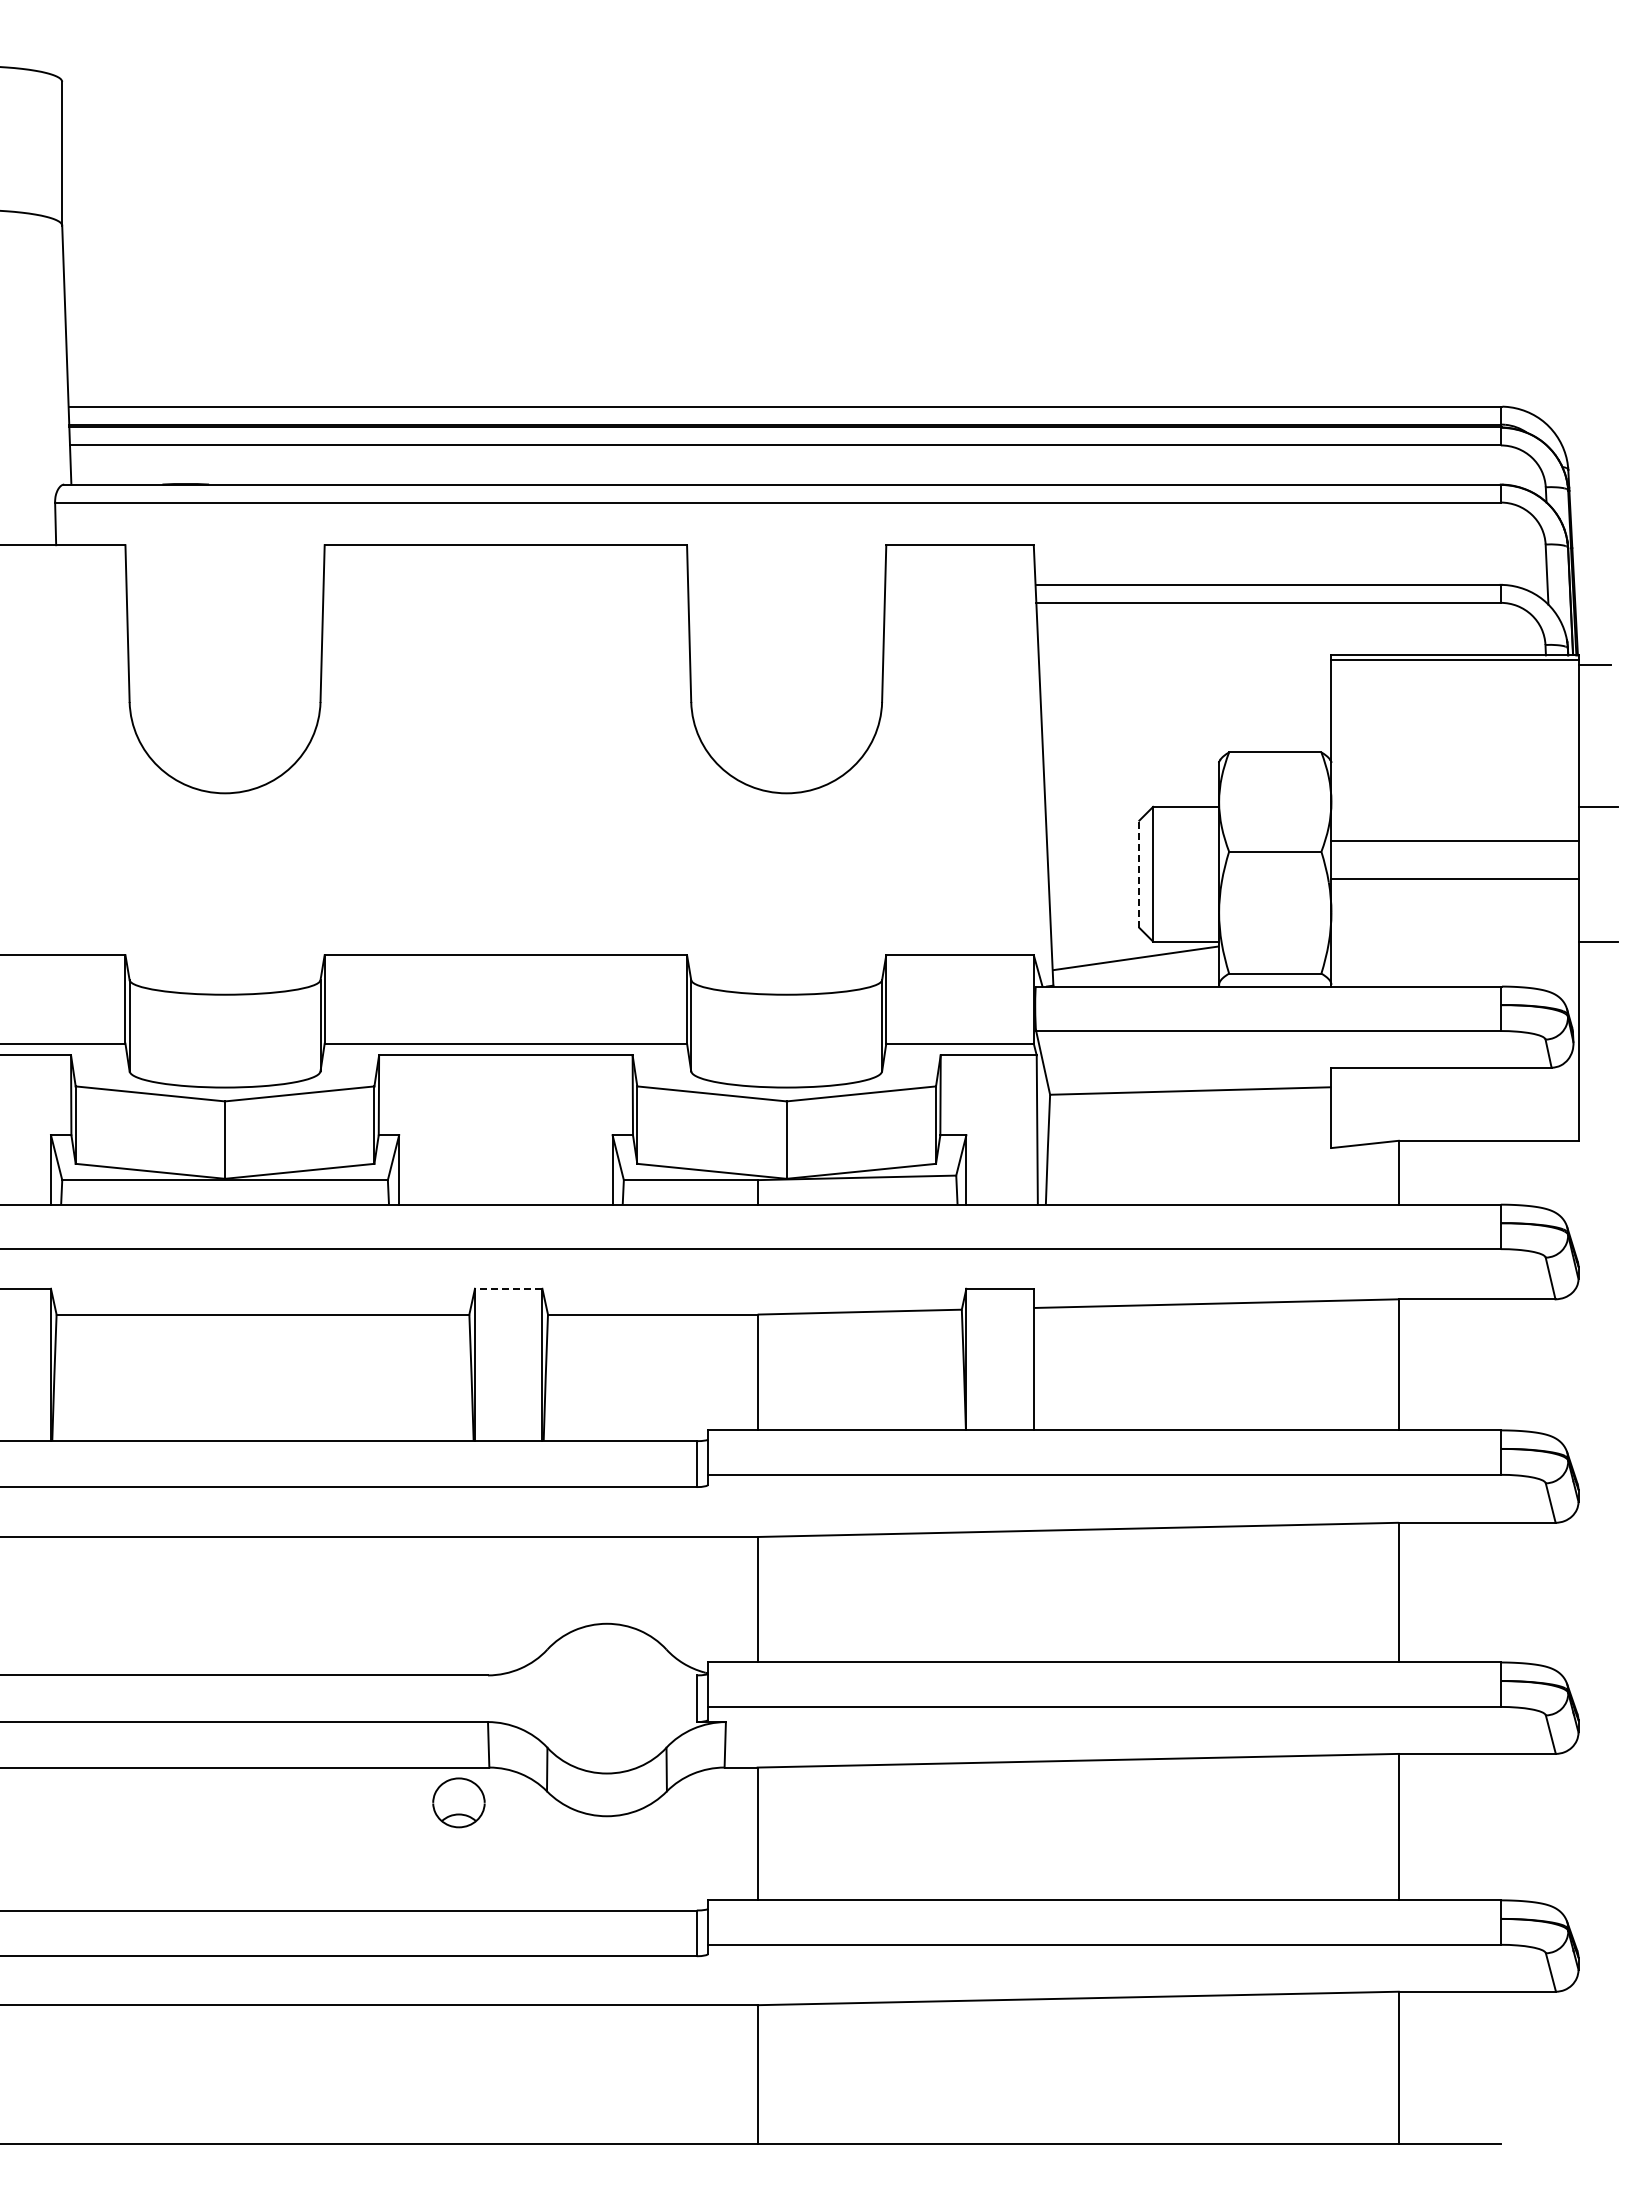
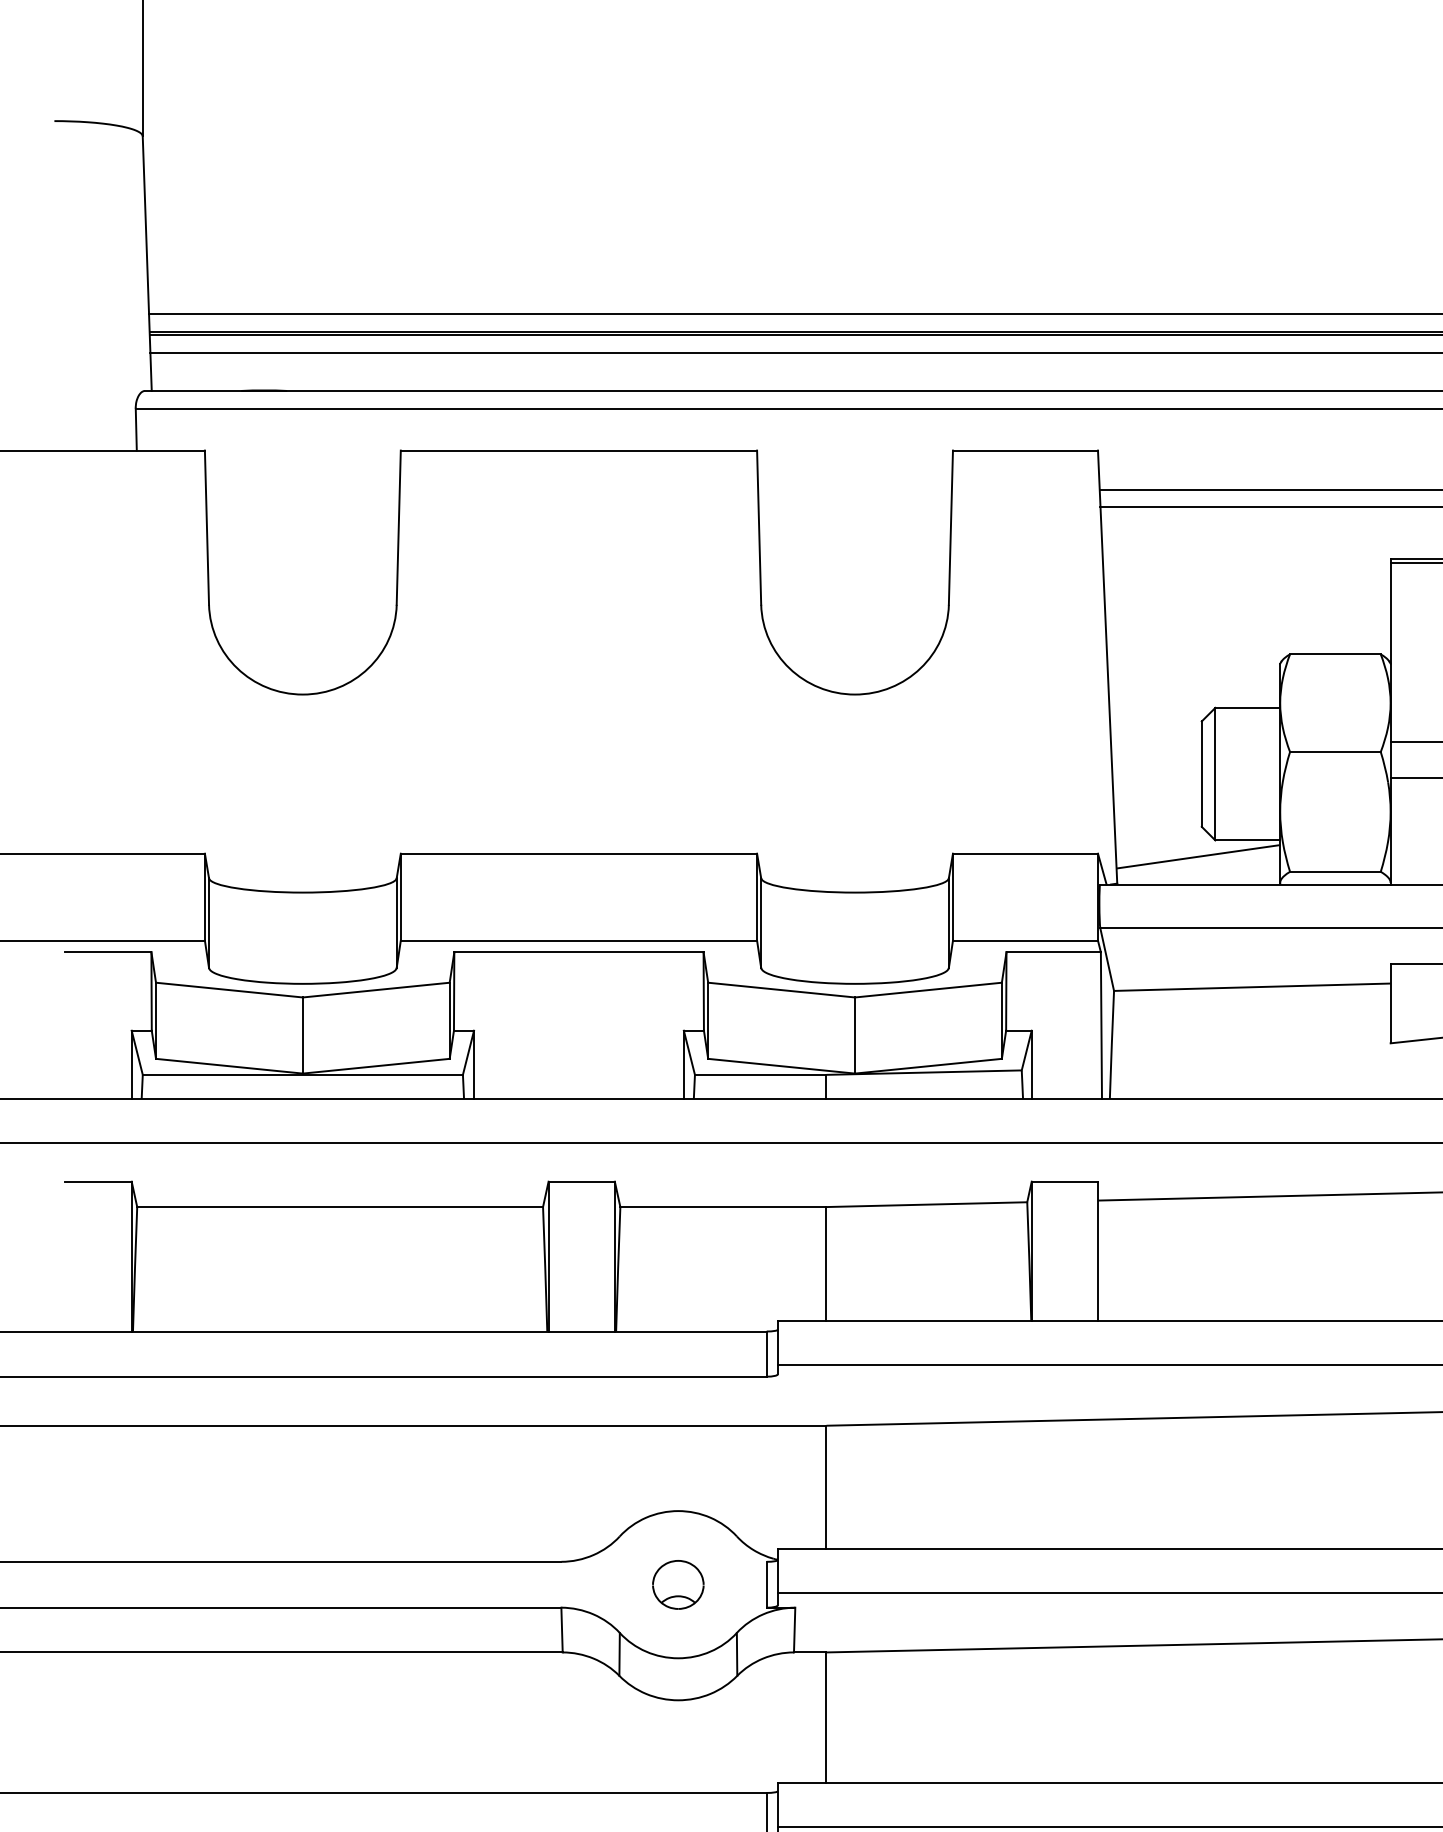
line: (1139, 874) -> (1201, 774), dashed -> solid
line: (508, 1288) -> (581, 1181), dashed -> solid
part: (458, 1802) -> (677, 1584), moved

